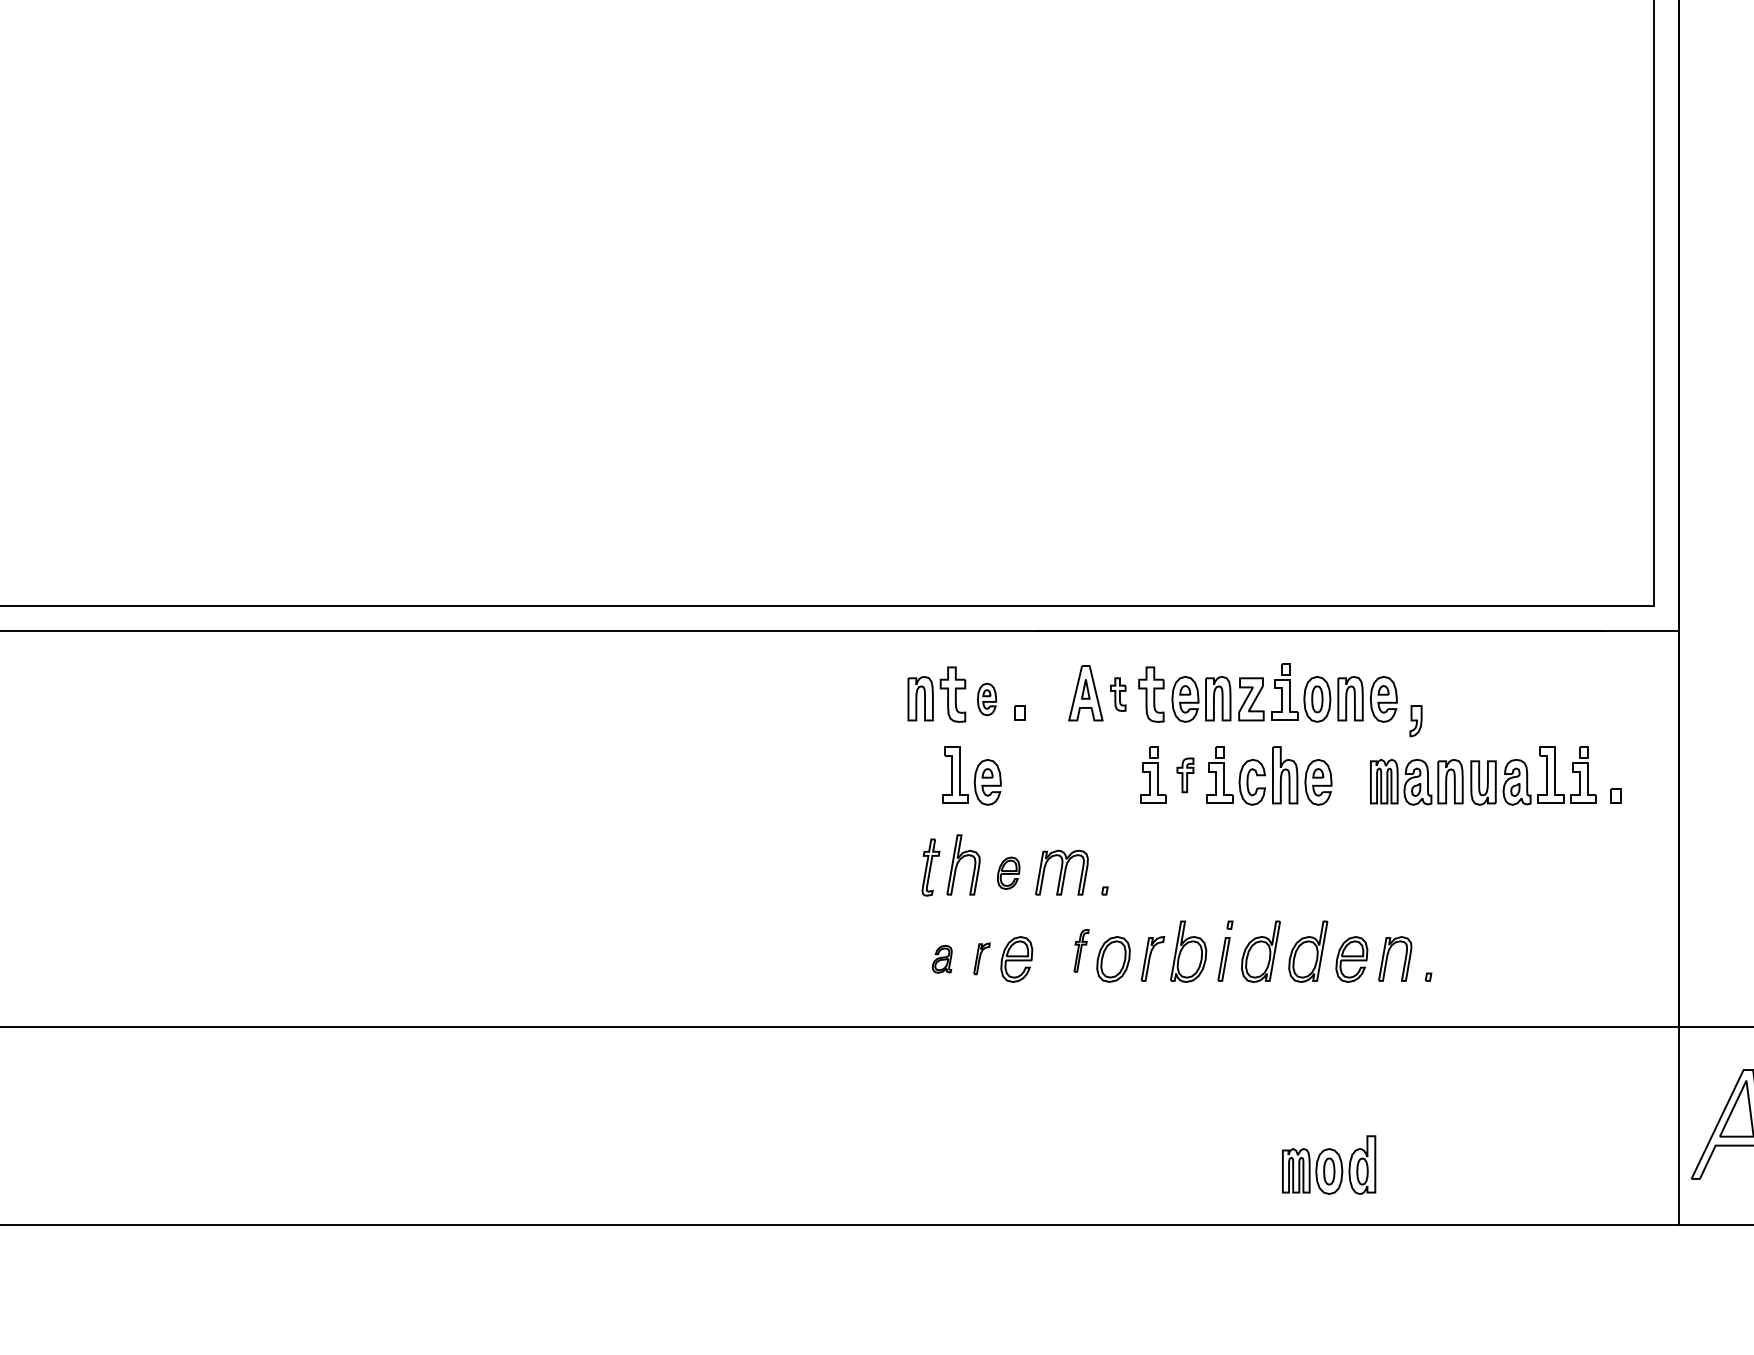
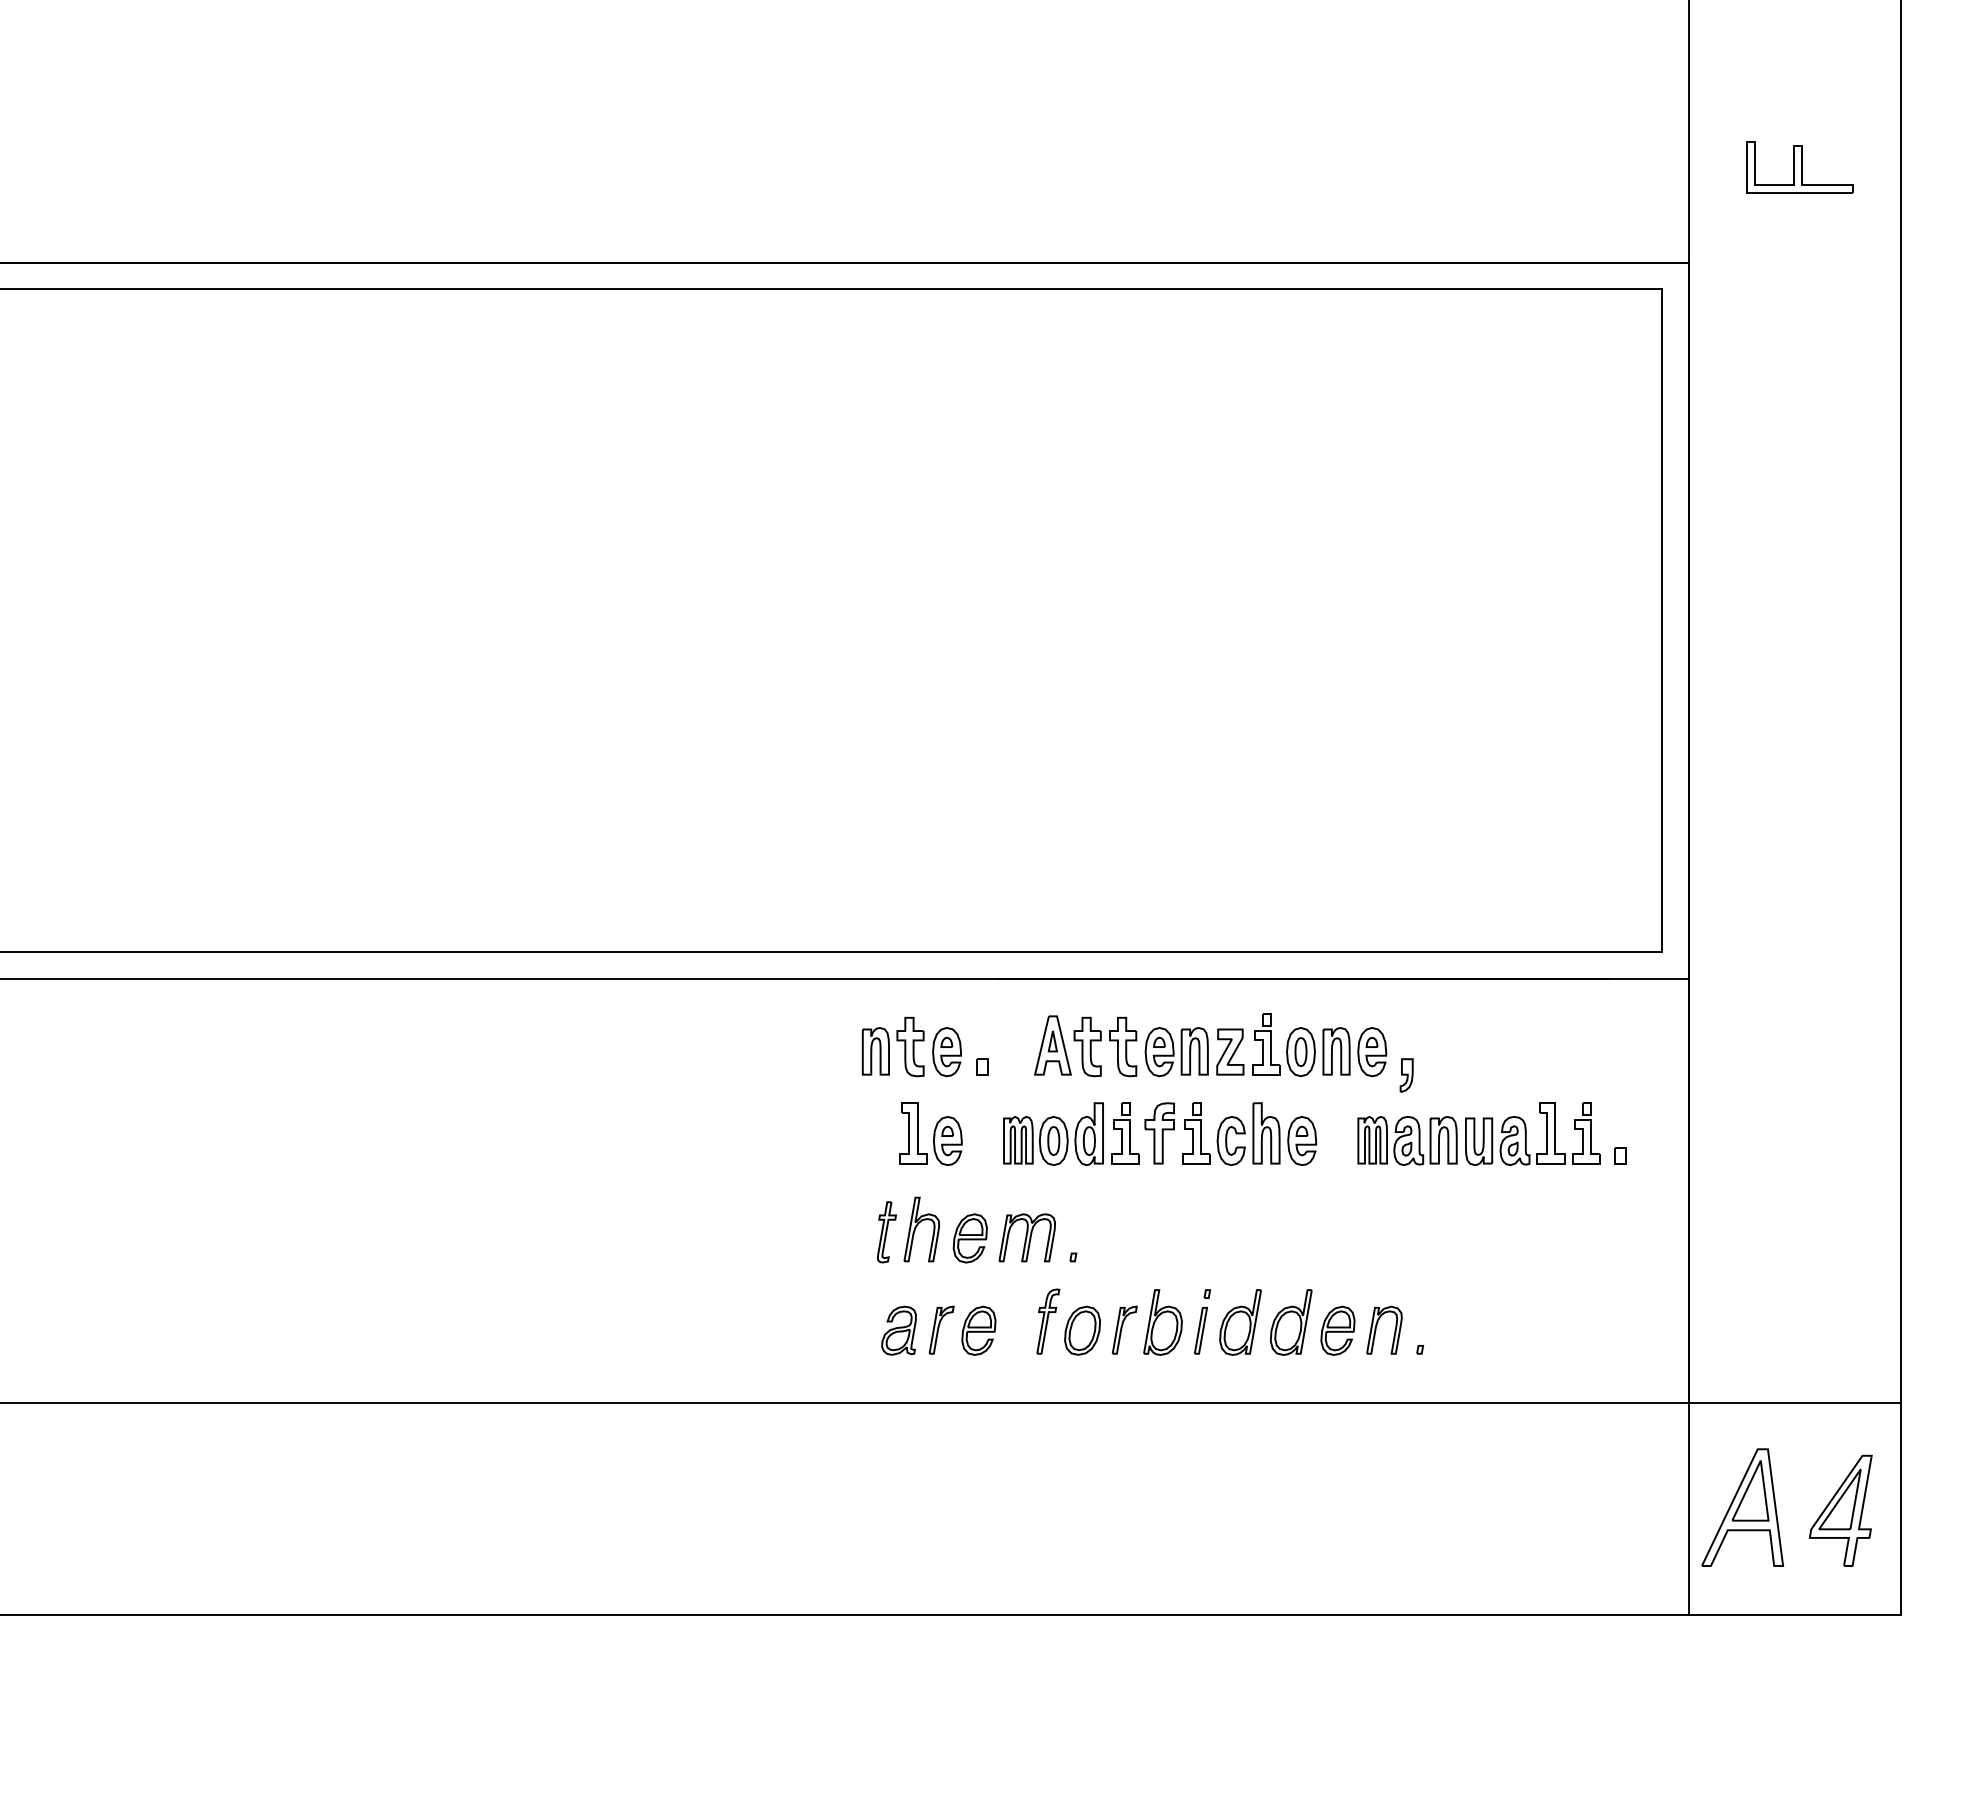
part: (1118, 694) -> (1087, 1046), size x1.67
part: (986, 699) -> (946, 1052), size x1.43
part: (1185, 775) -> (1159, 1133), size x1.67
part: (1008, 873) -> (969, 1238), size x1.43
part: (1081, 950) -> (1048, 1321), size x1.43
part: (981, 958) -> (941, 1329), size x1.43
part: (941, 959) -> (898, 1330), size x1.67
part: (1329, 1165) -> (1053, 1134), moved

